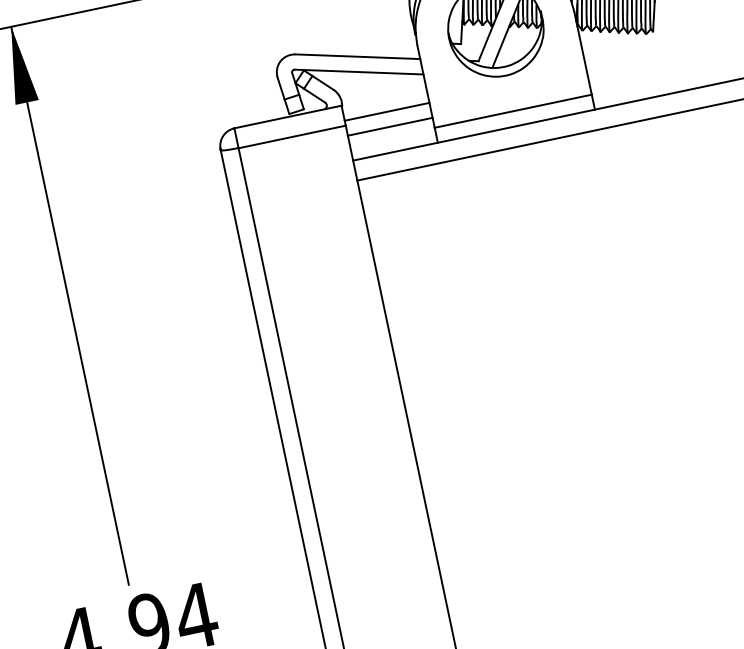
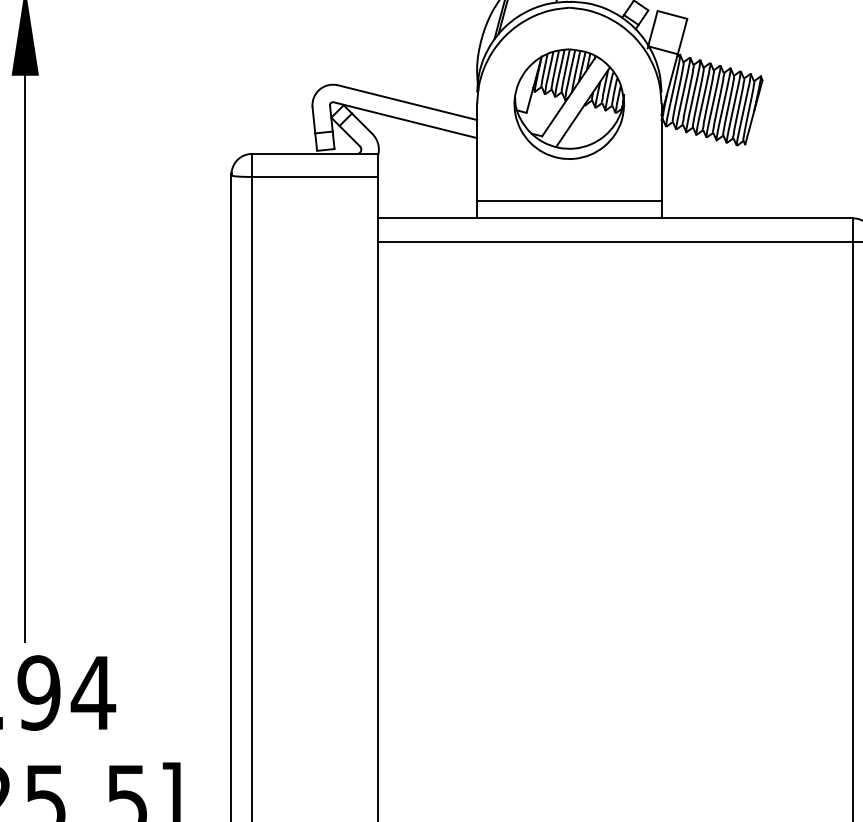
line: (387, 111) -> (427, 171), removed
line: (390, 127) -> (427, 189), removed

